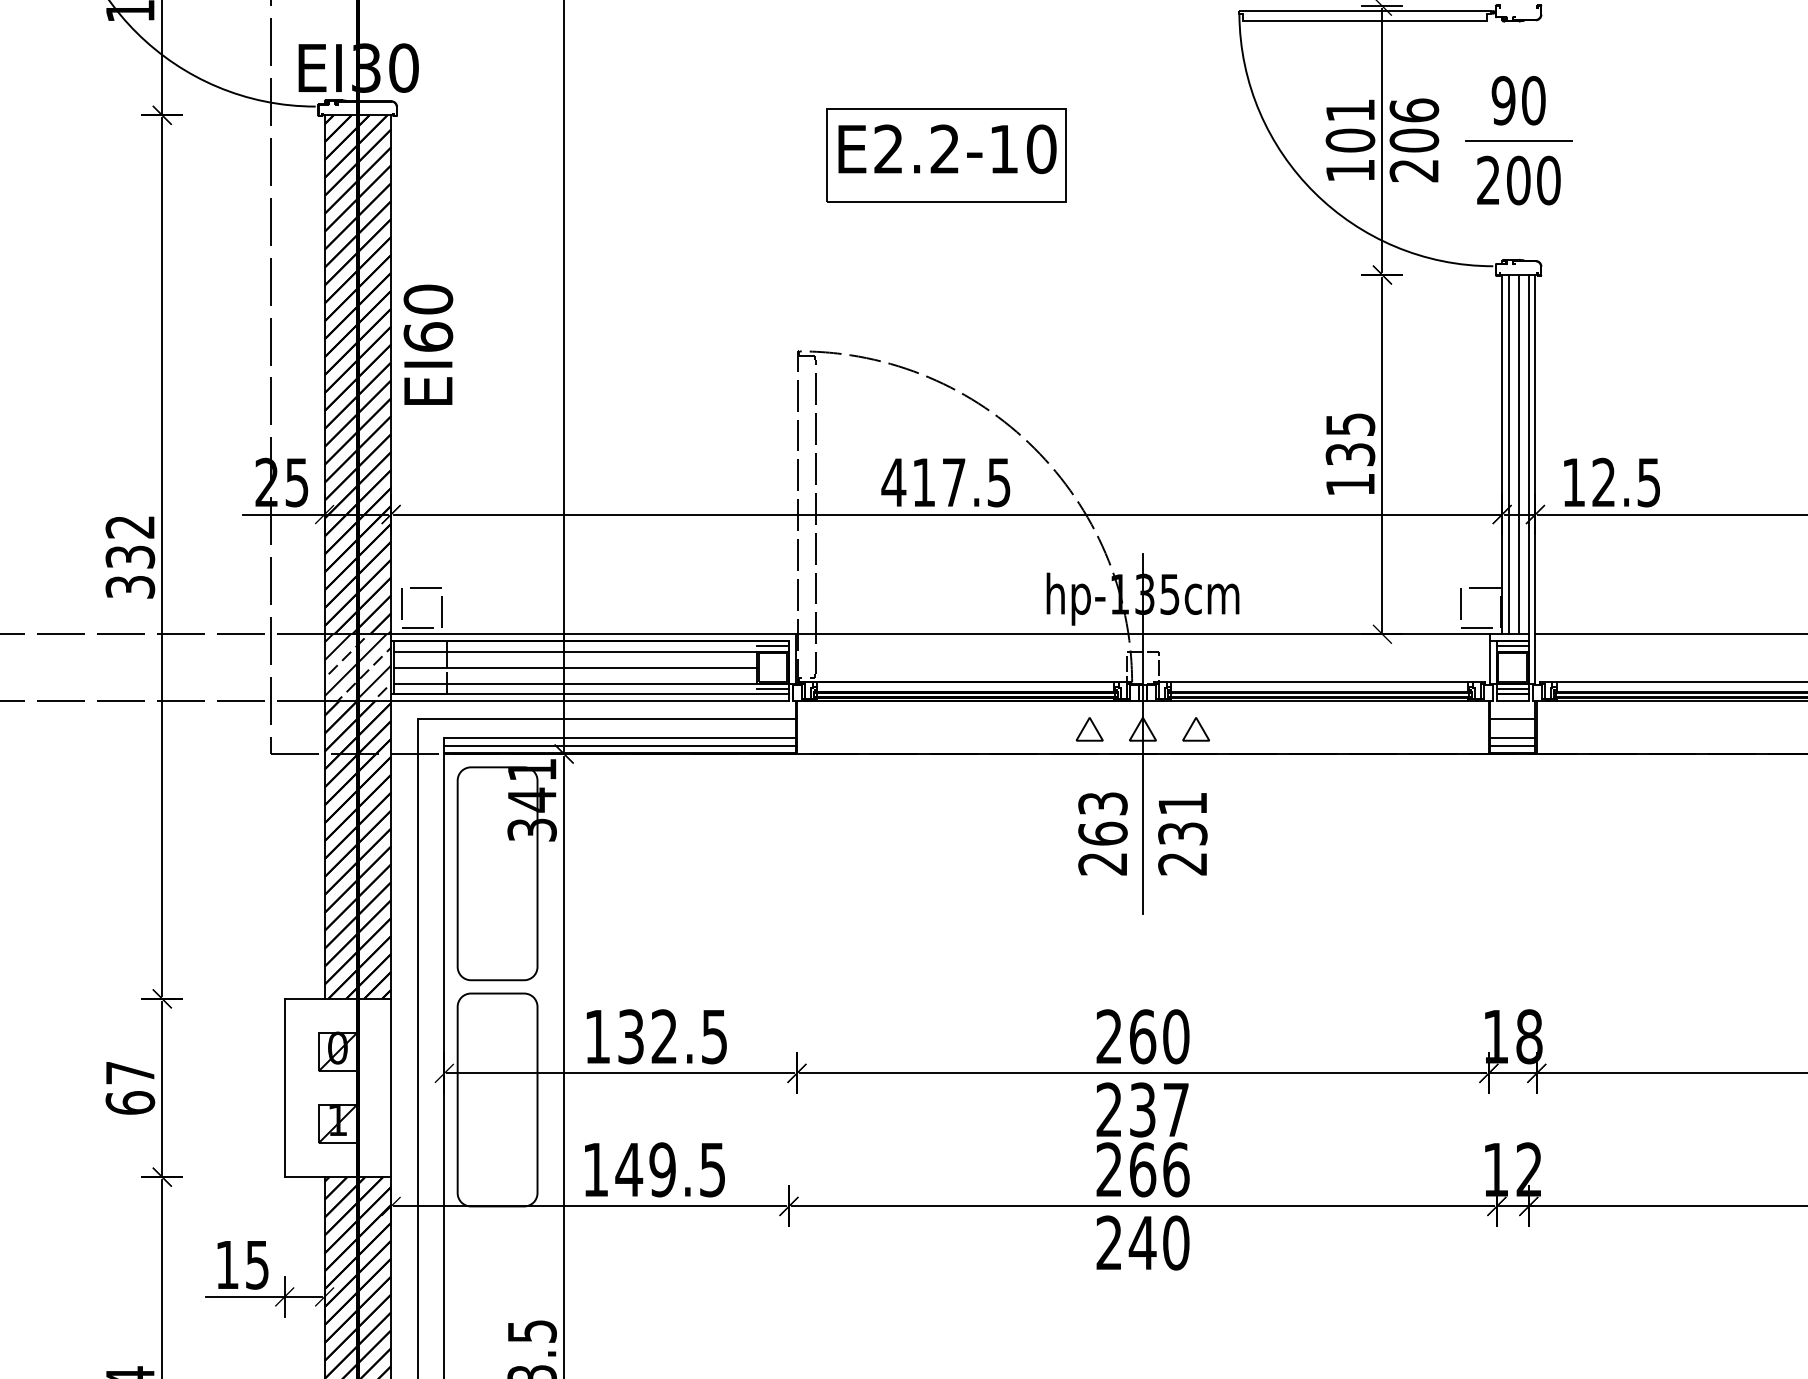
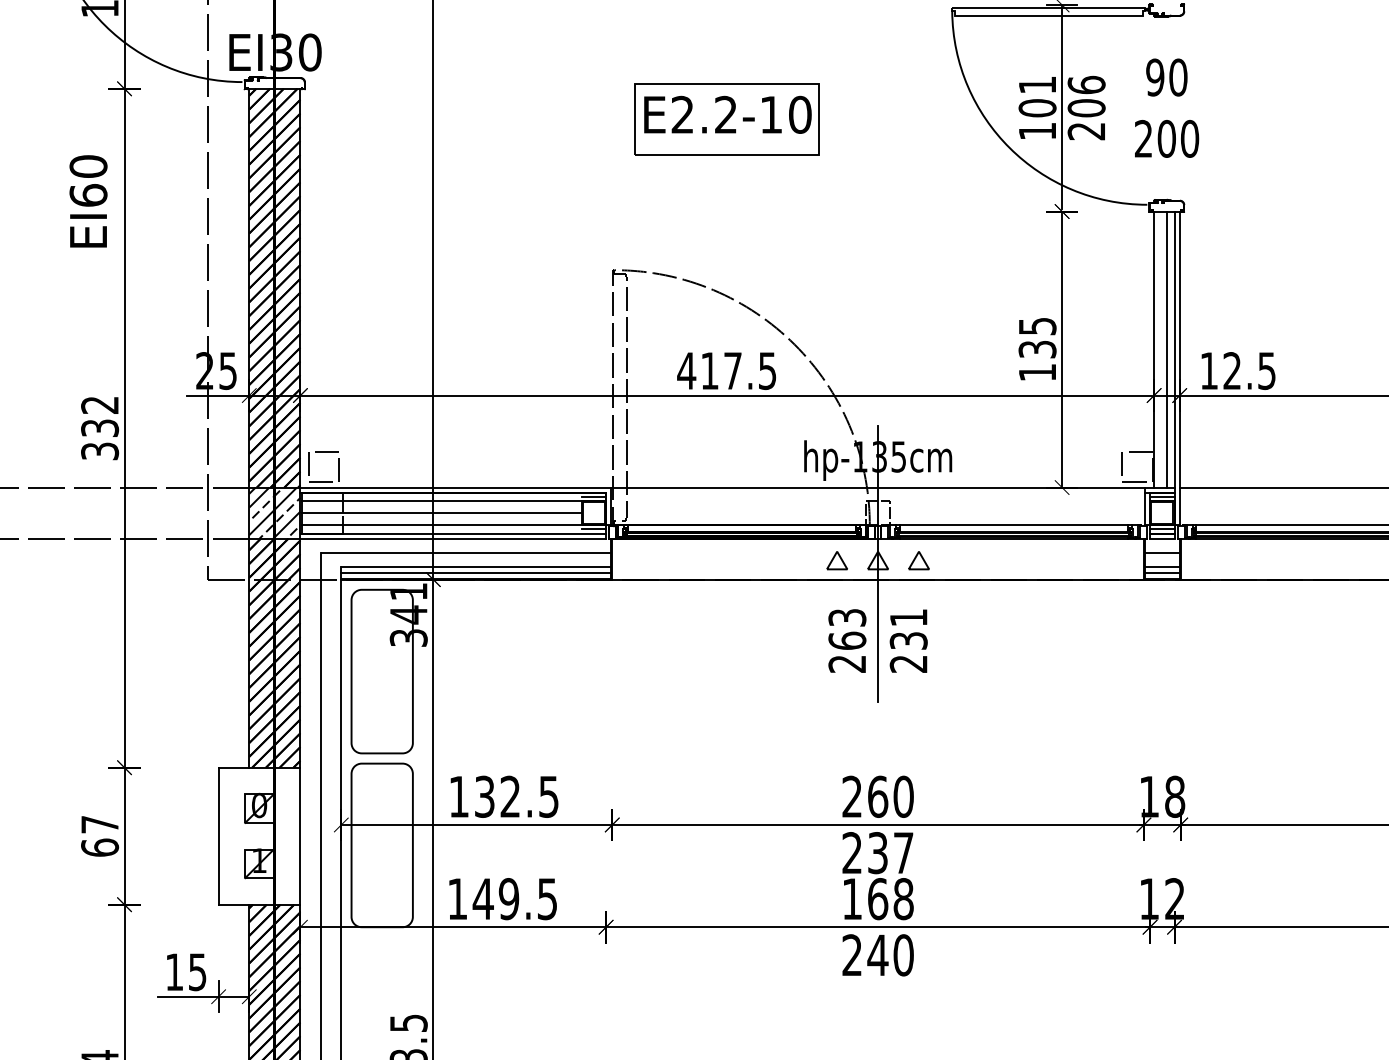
line: (1518, 140) -> (1166, 108), removed
text: (428, 344) -> (88, 201), moved
line: (1508, 454) -> (1158, 349), removed
text: (1142, 1169) -> (877, 898), 266 -> 168

